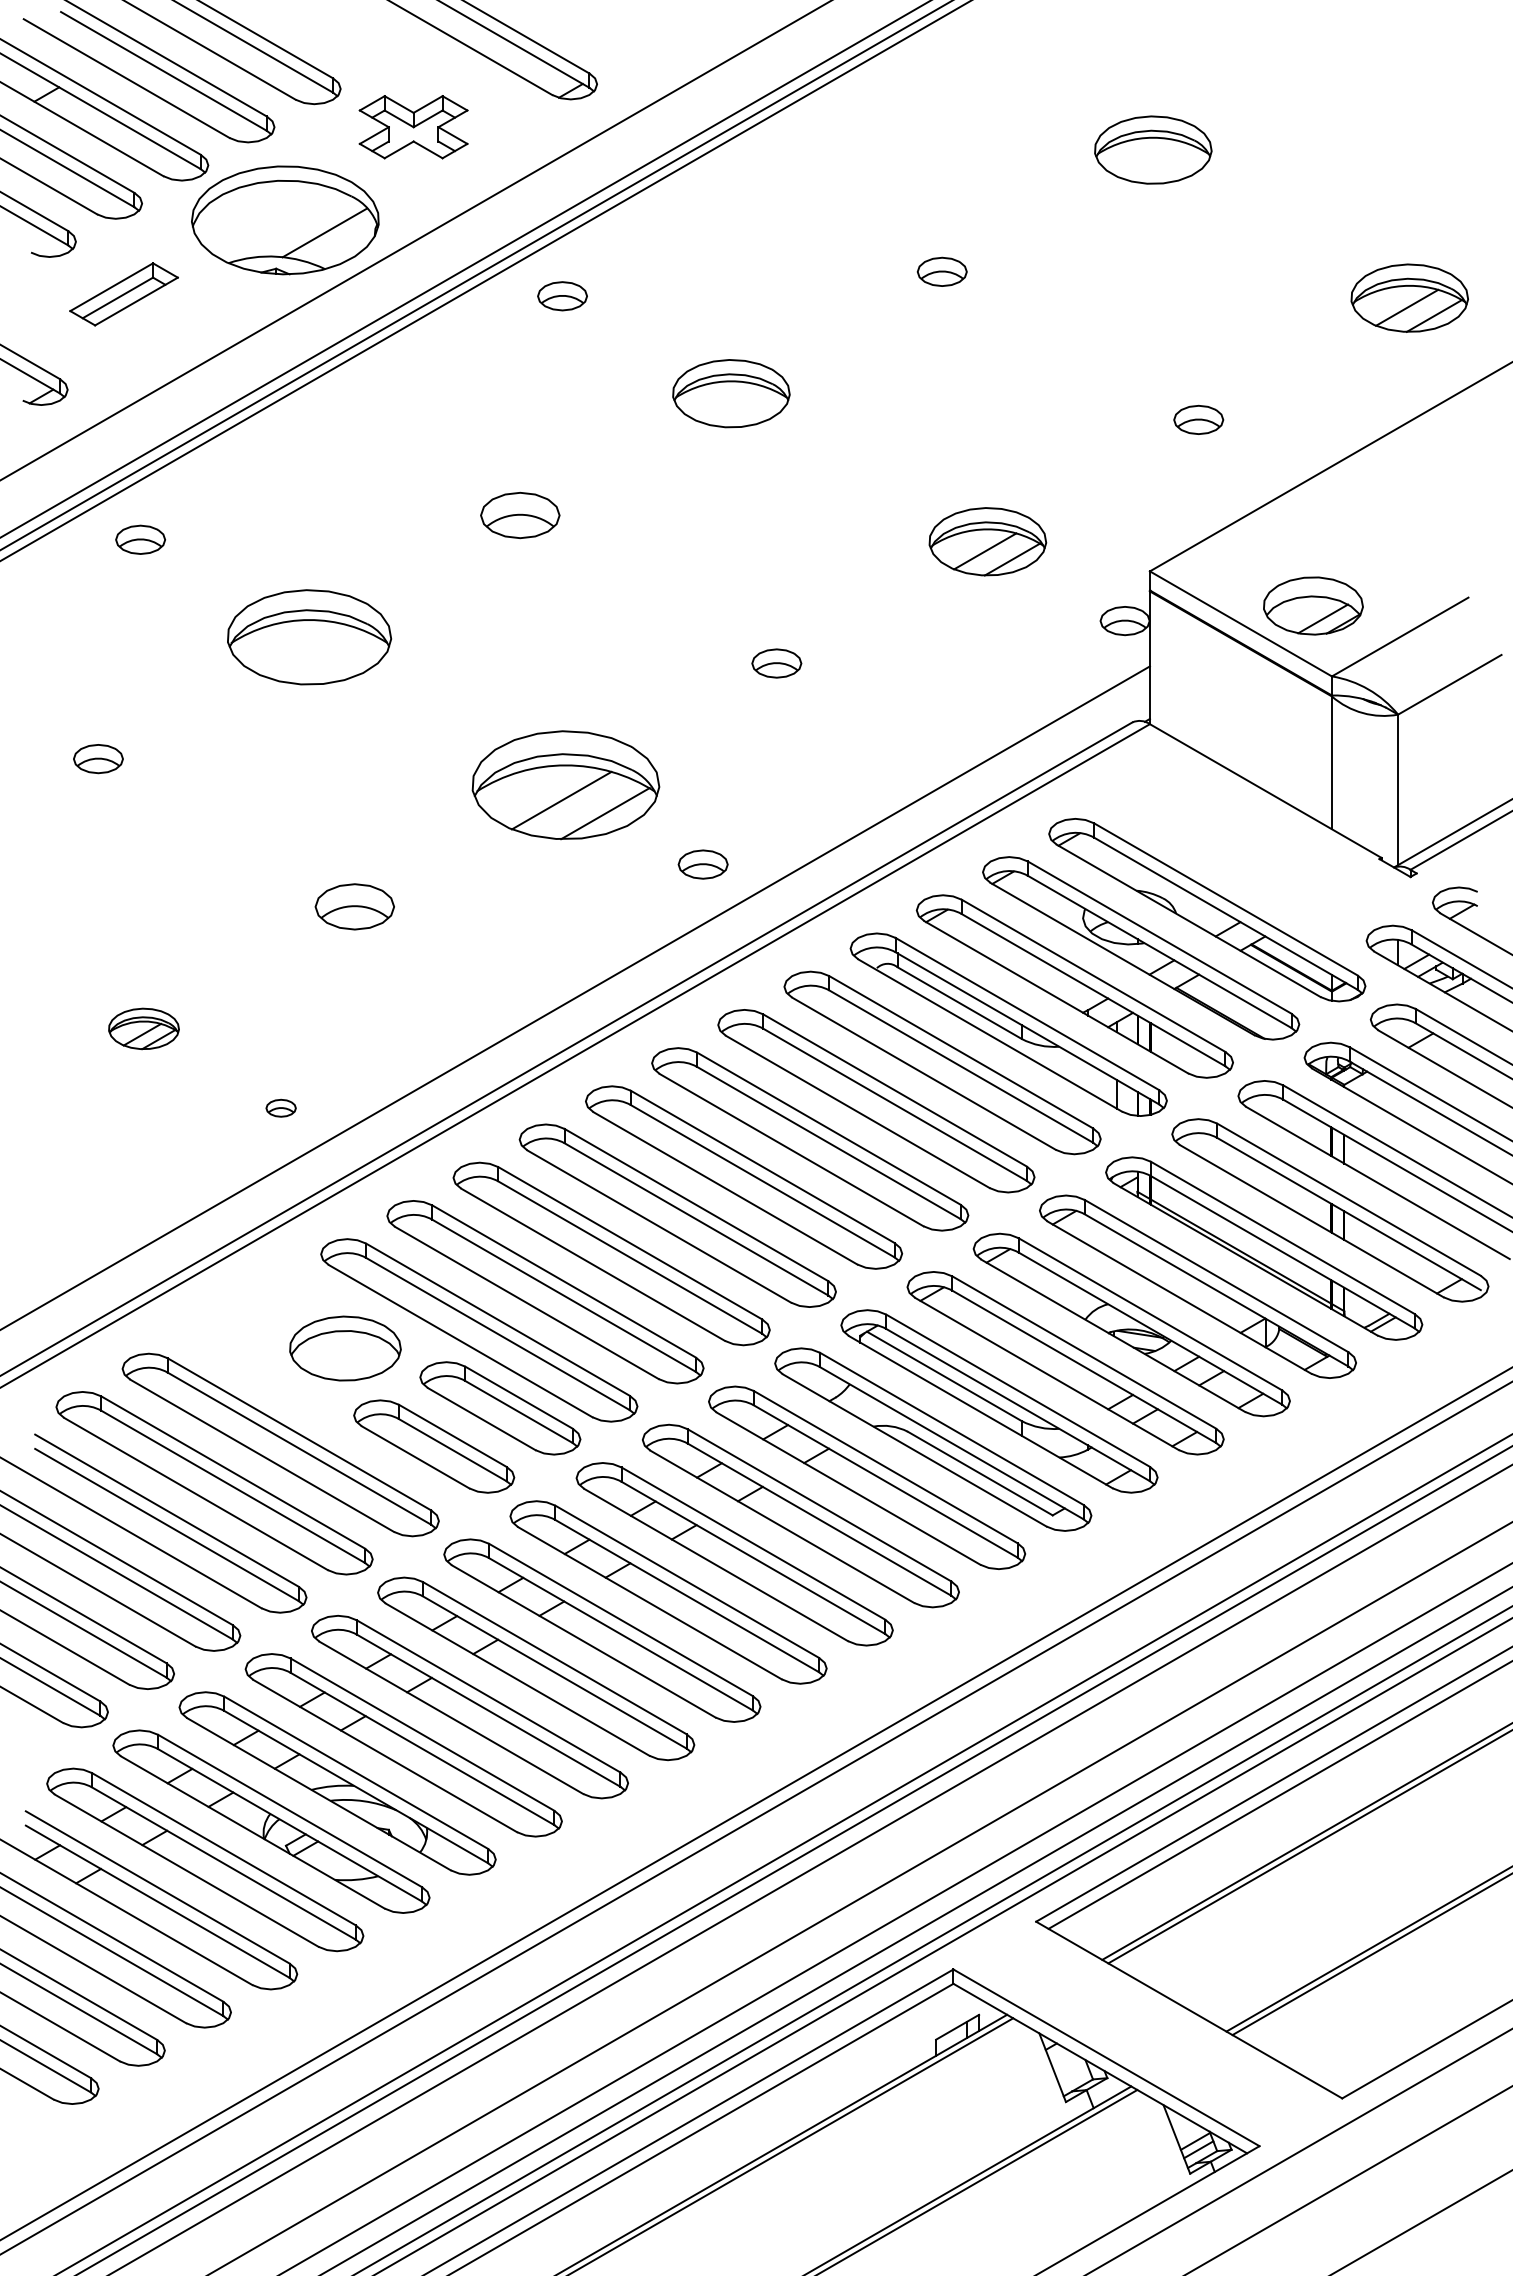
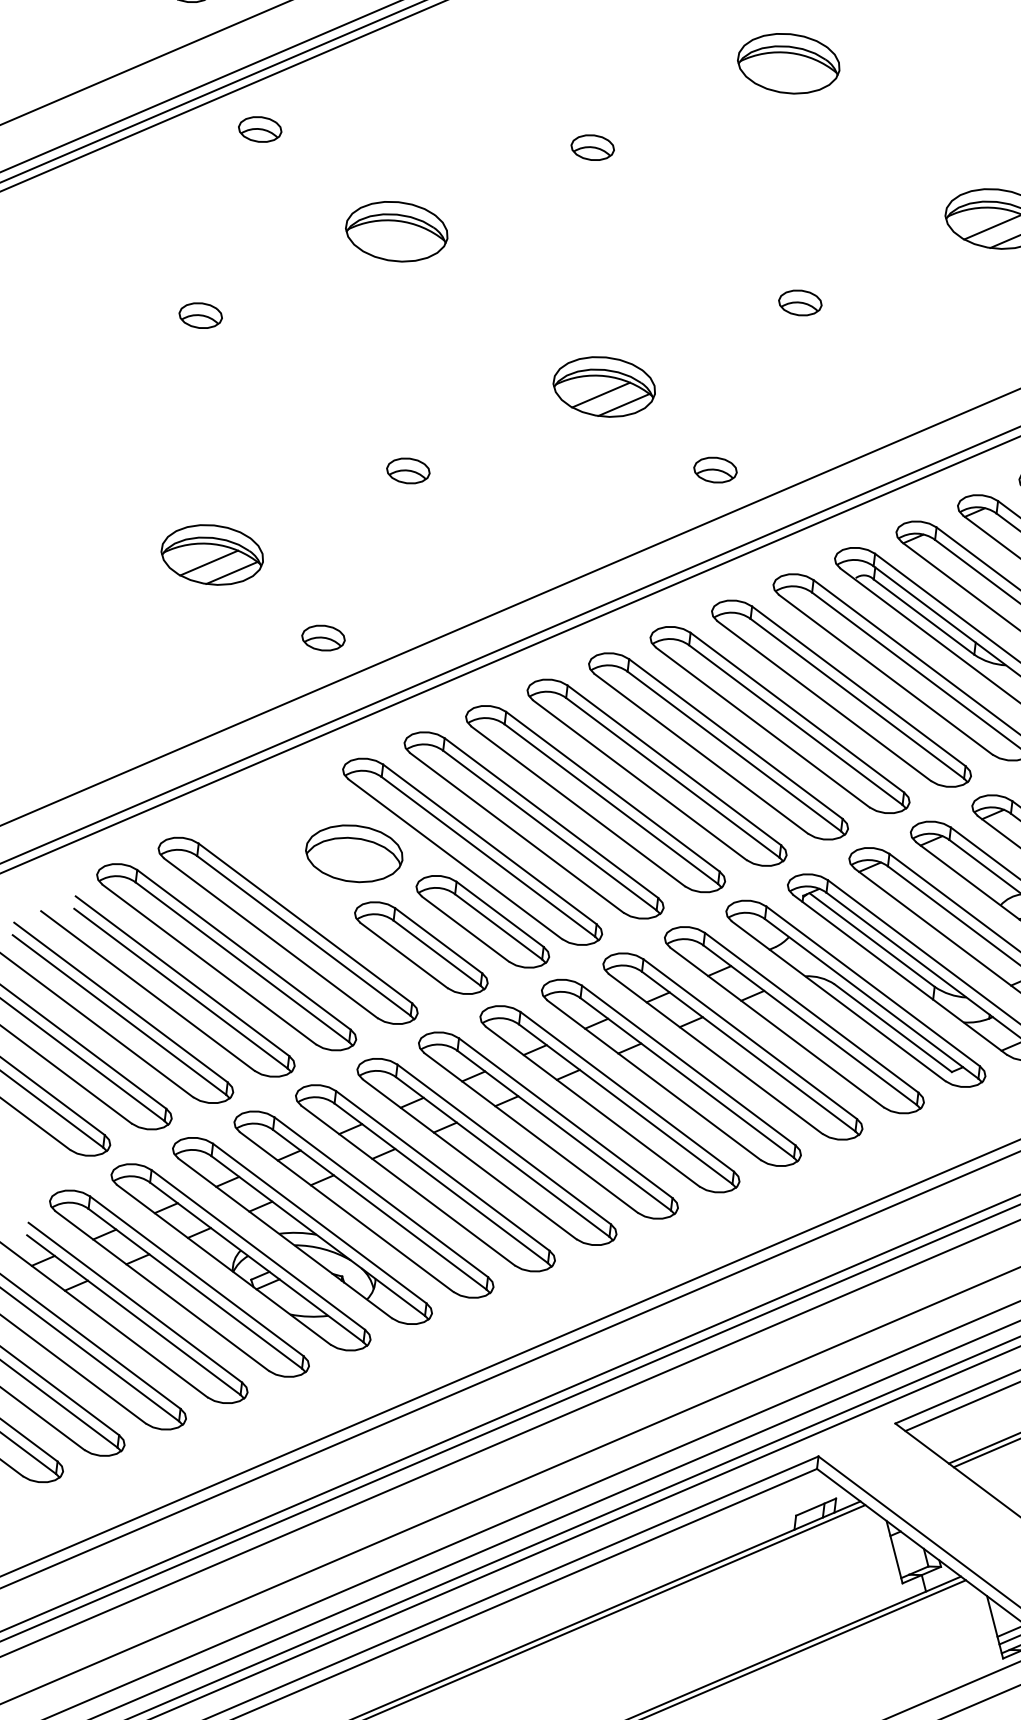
part: (520, 515) -> (592, 147), size x0.62
part: (309, 636) -> (396, 231), size x0.71
part: (565, 785) -> (604, 387), size x0.62
part: (354, 907) -> (407, 471), size x0.62
part: (143, 1028) -> (212, 554), size x1.67
part: (280, 1108) -> (322, 638), size x1.67

